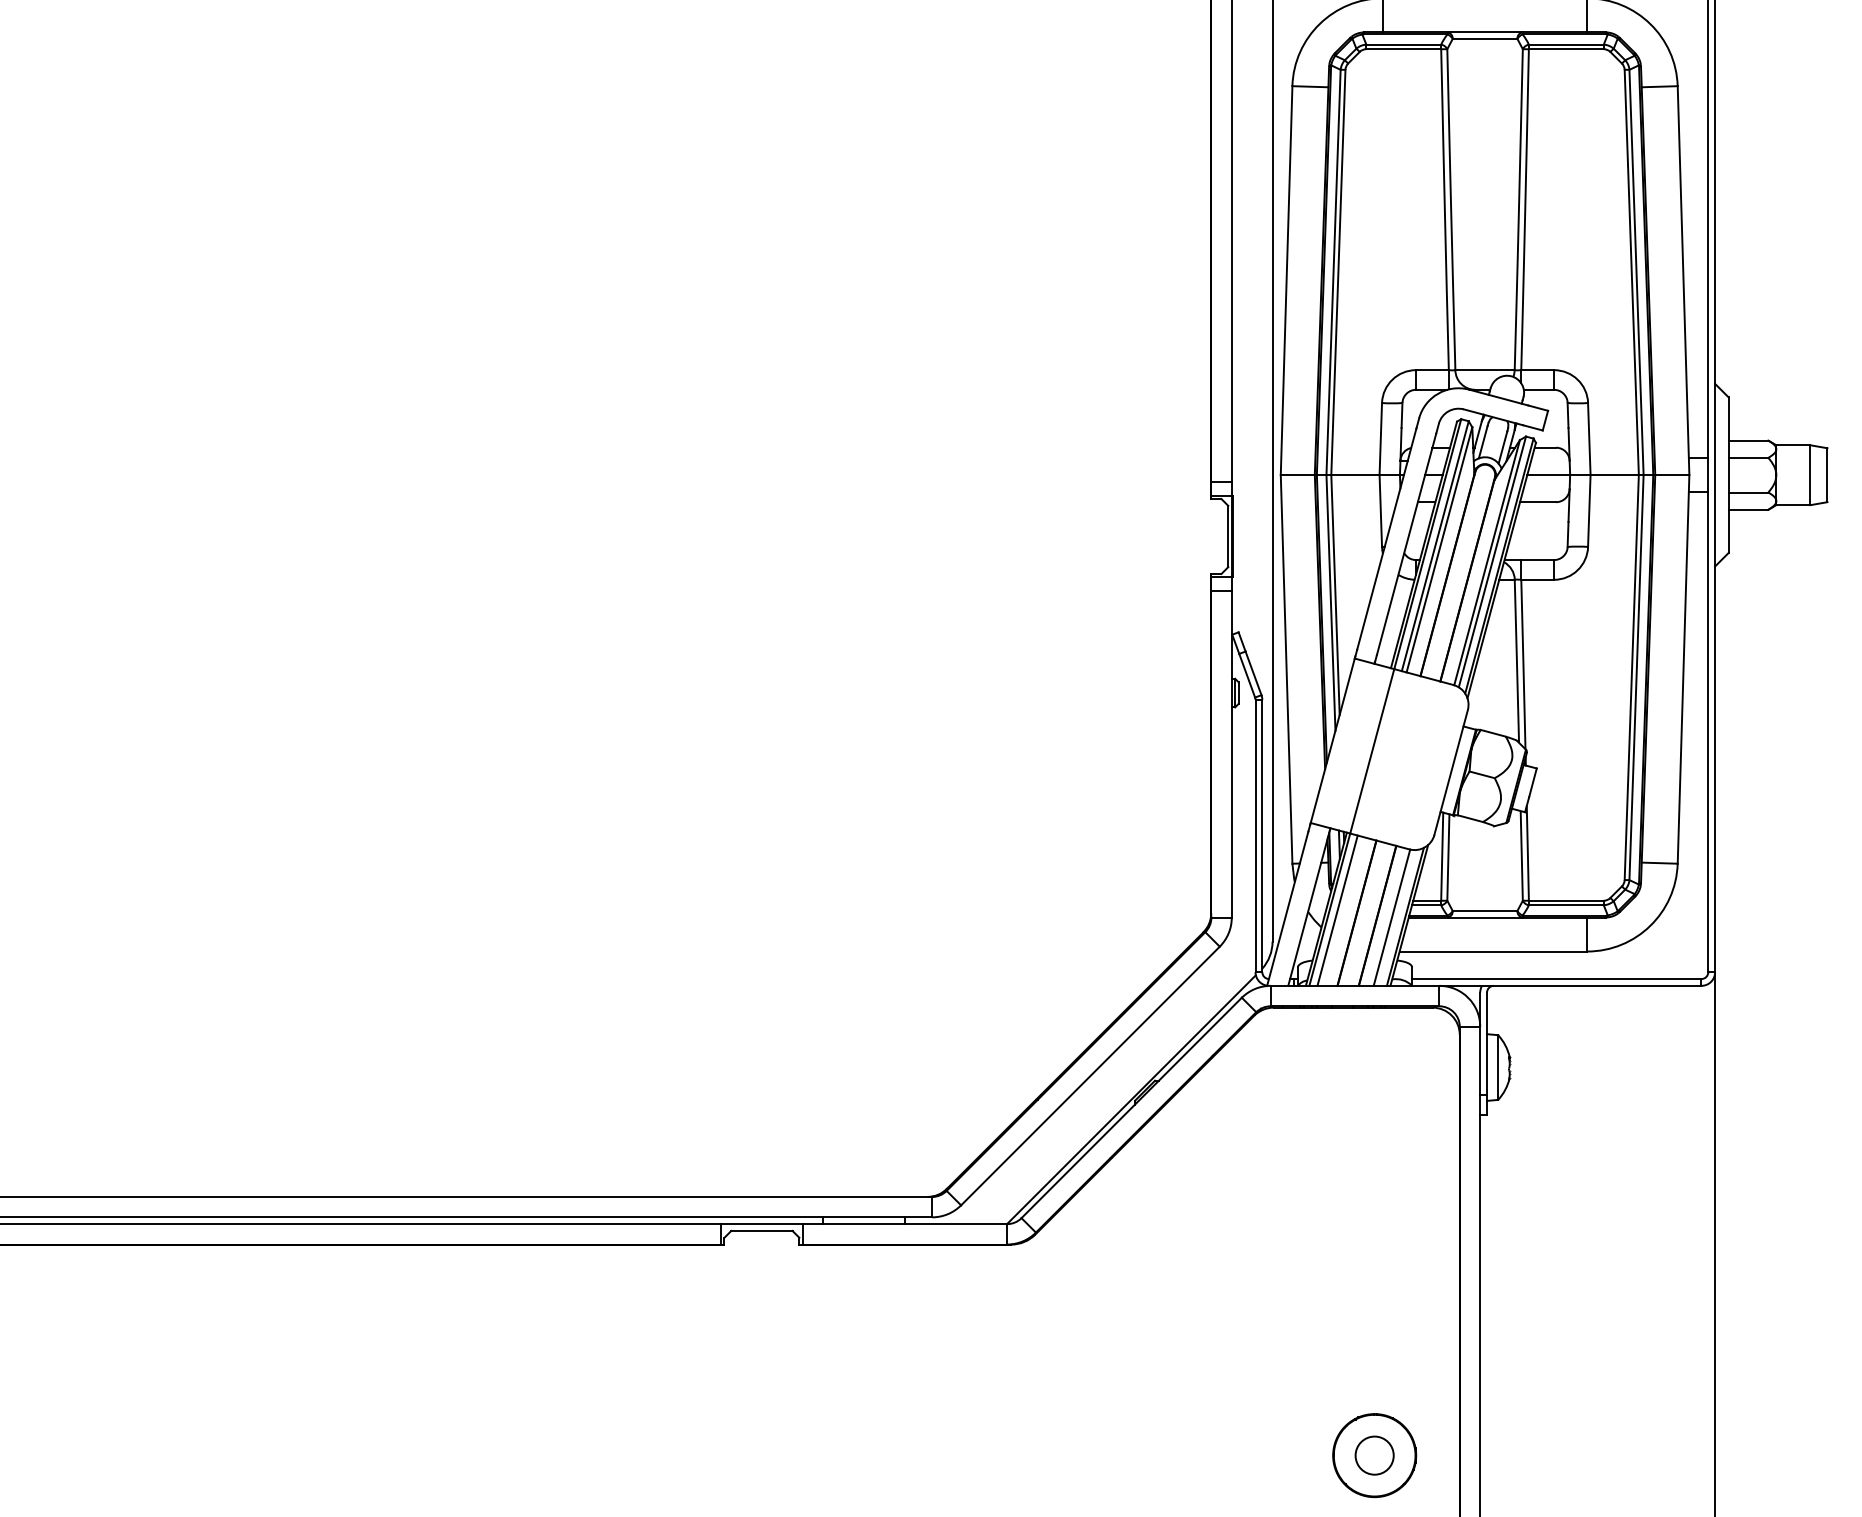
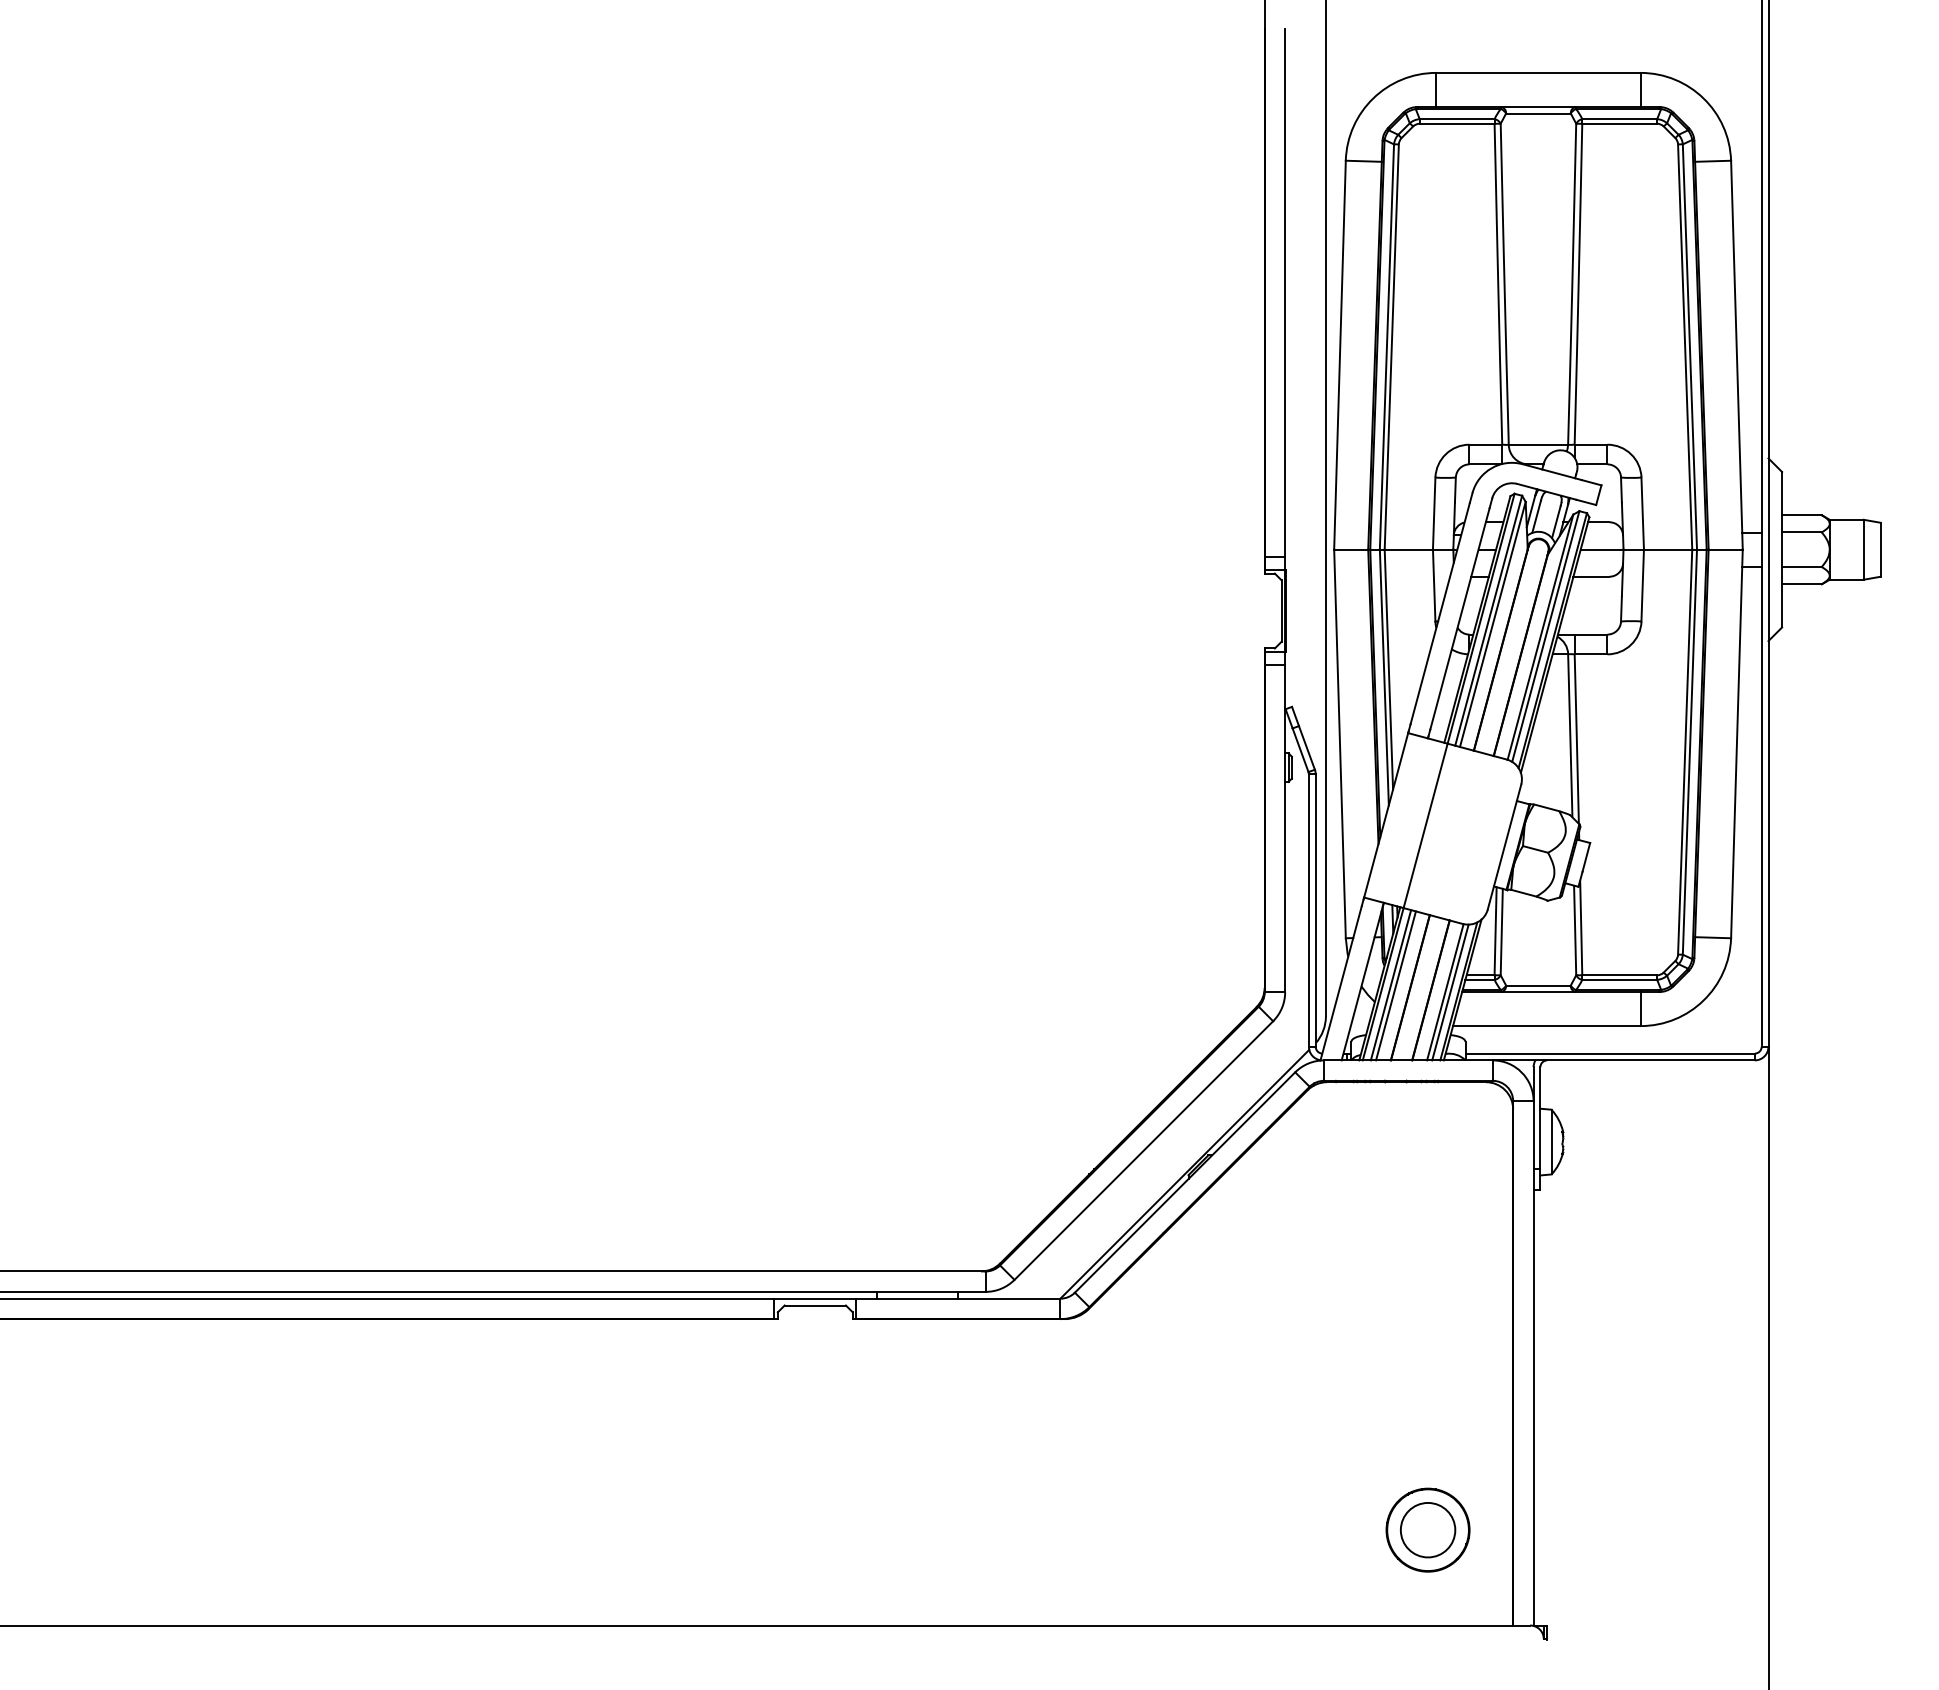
line: (1342, 910) -> (1395, 985), added
line: (1397, 917) -> (1450, 992), added
circle: (1374, 1454) -> (1427, 1529), size x1.43

